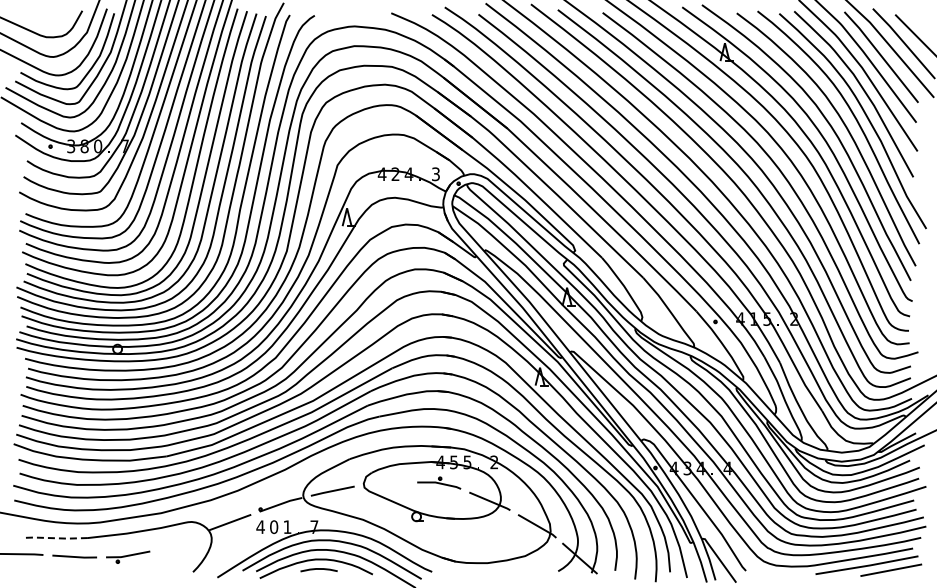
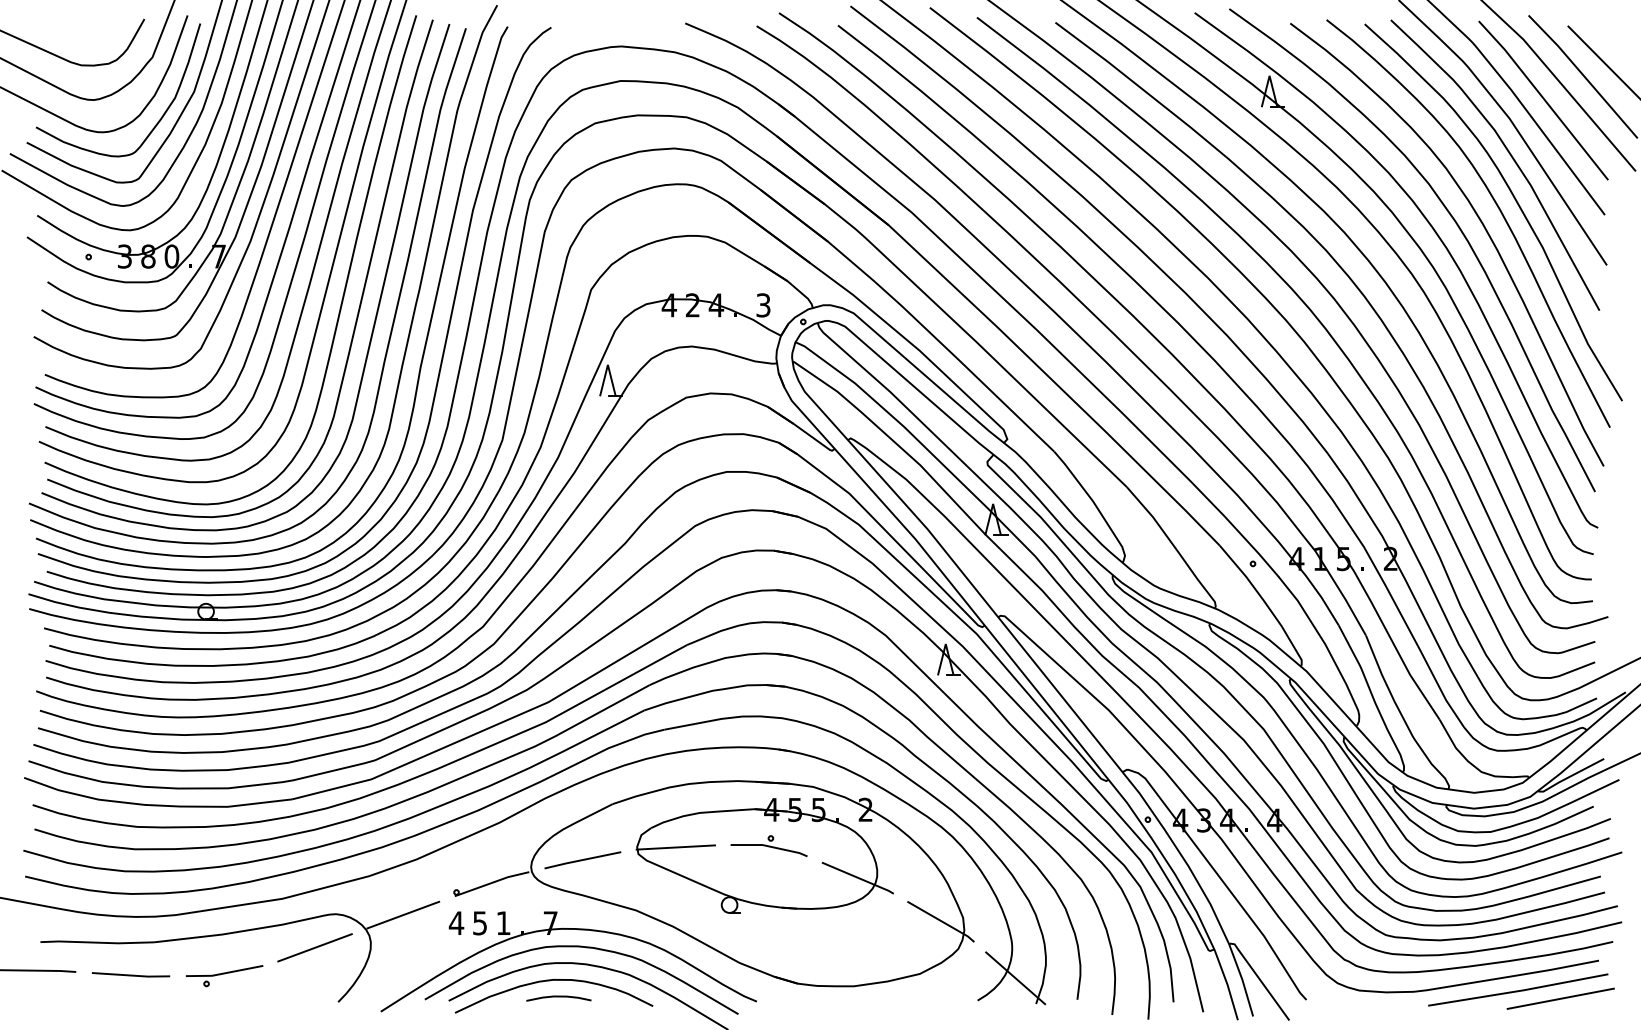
line: (385, 483) -> (675, 846), added
text: (274, 527) -> (480, 923), 0 -> 5
line: (54, 538) -> (95, 943), dashed -> solid
line: (179, 540) -> (314, 946), added

